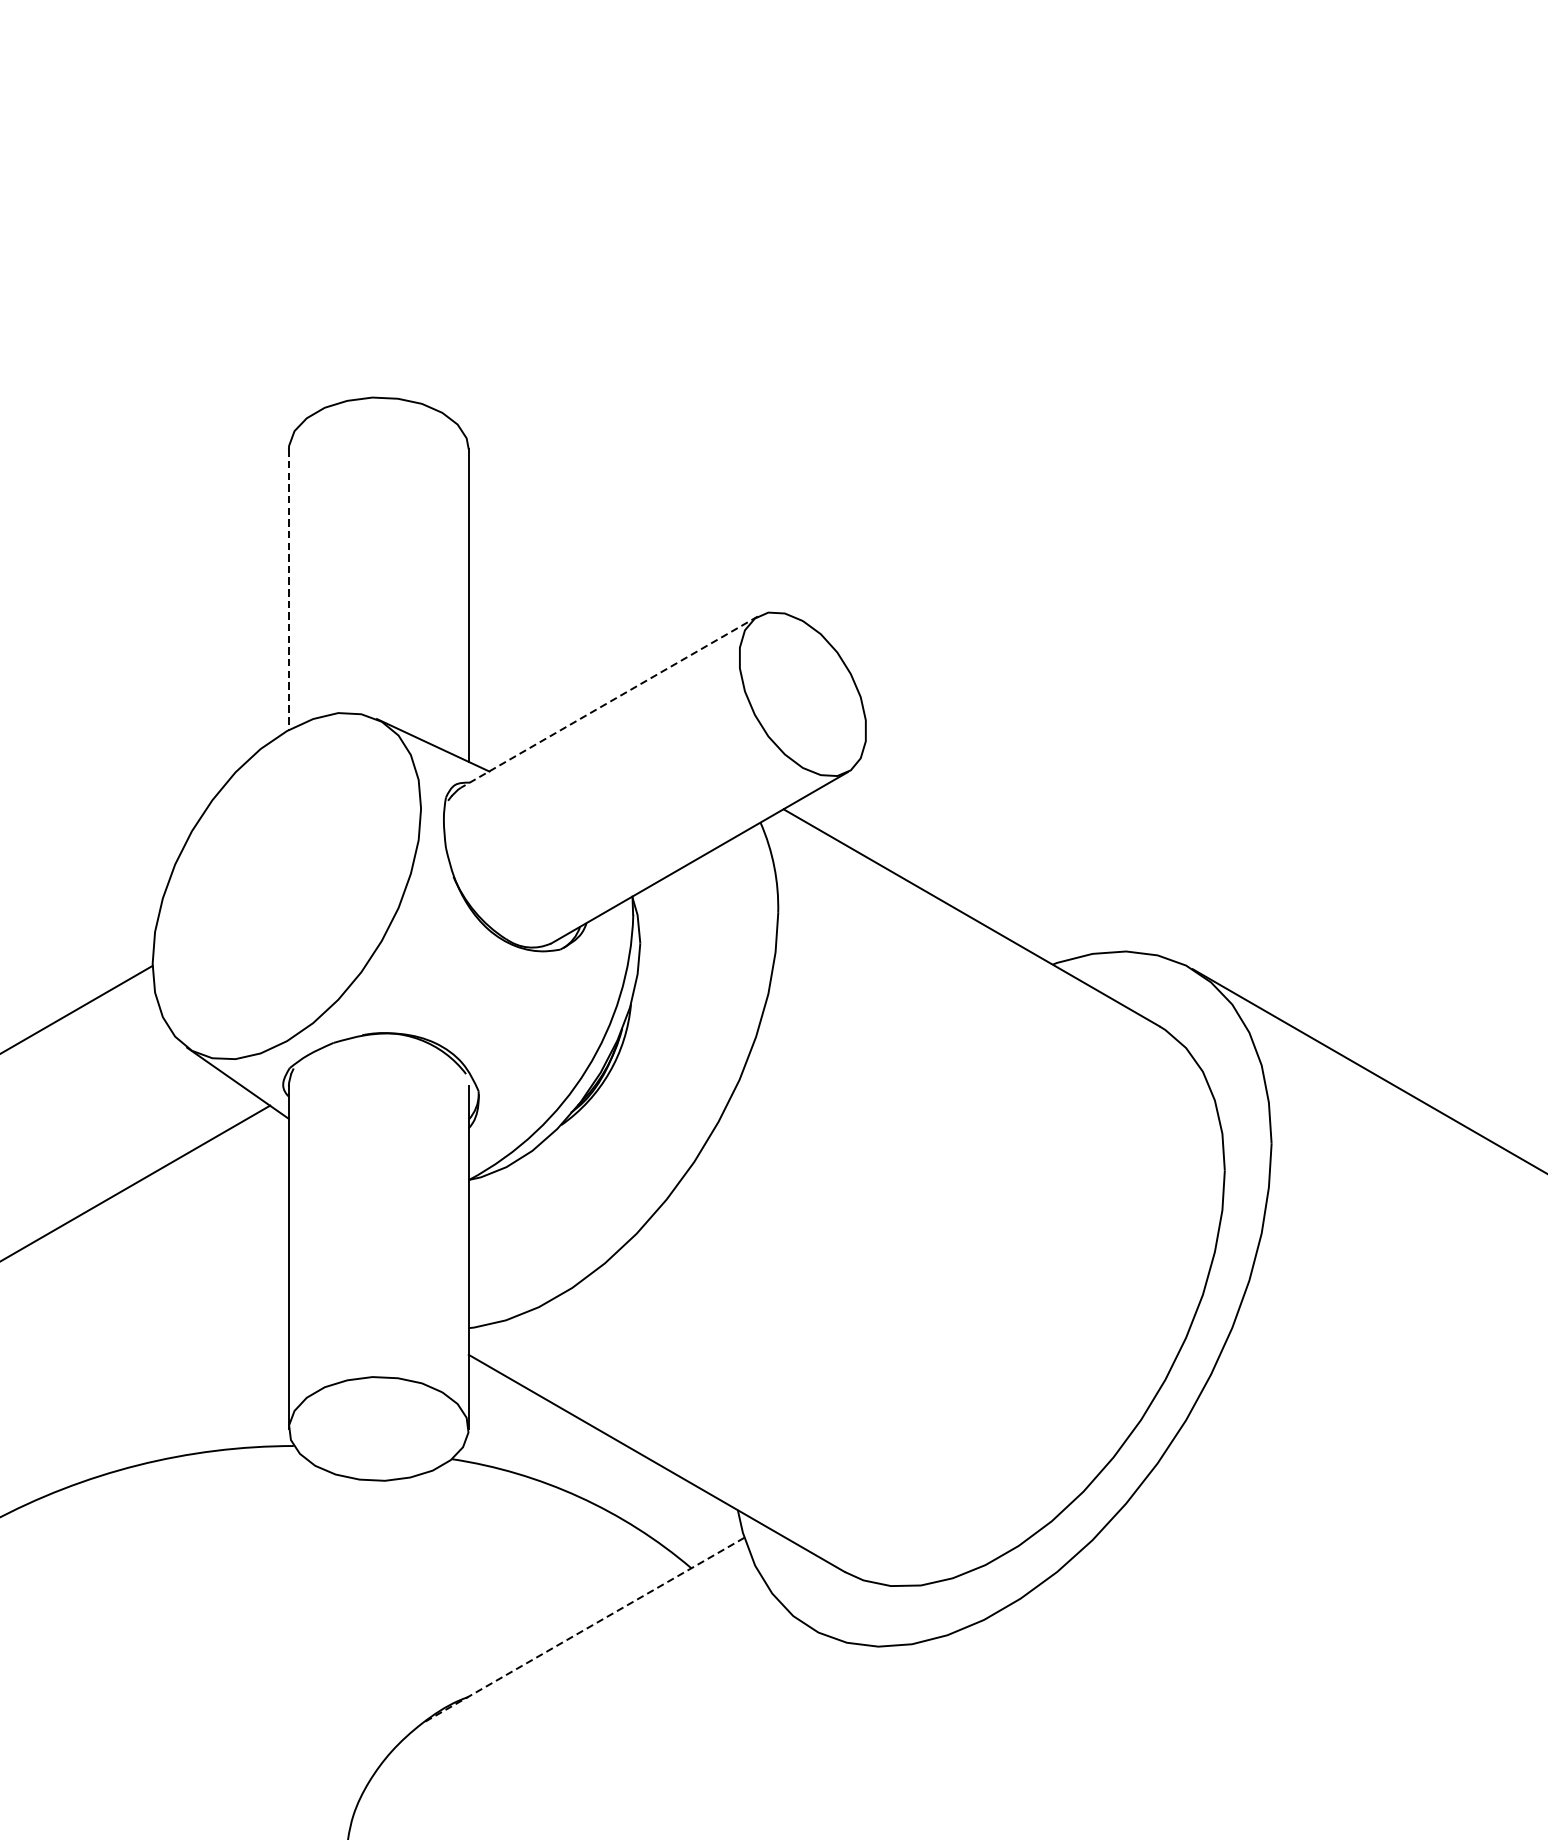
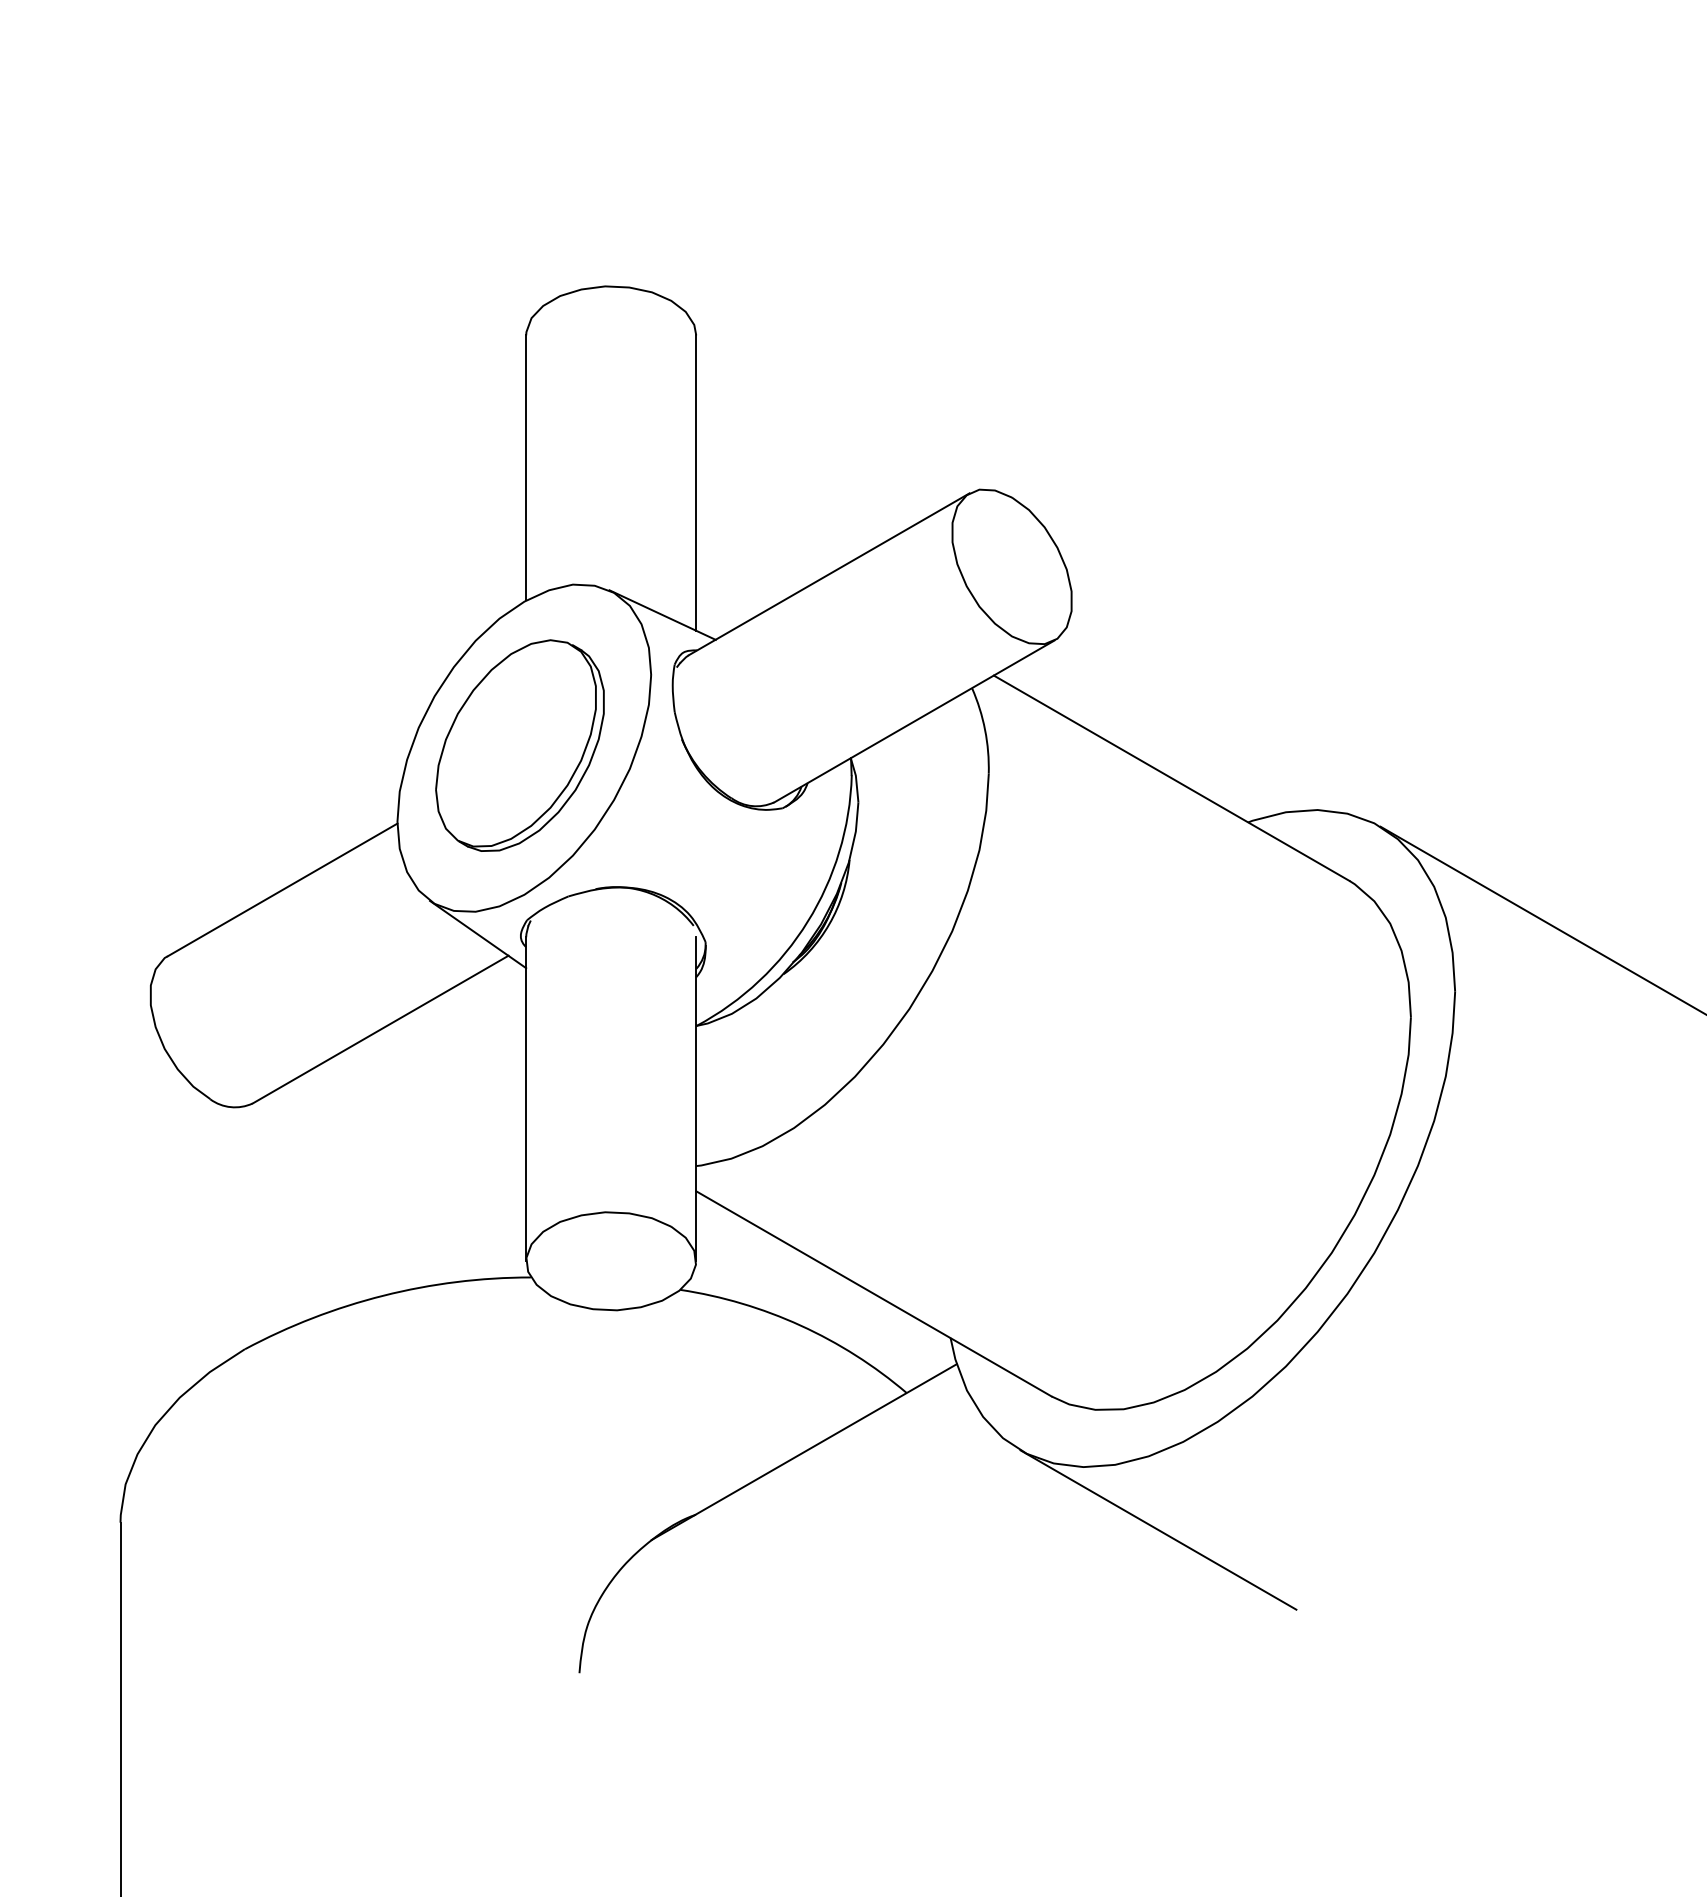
line: (289, 589) -> (526, 467), dashed -> solid
line: (609, 702) -> (829, 574), dashed -> solid
part: (281, 883) -> (519, 745), added
line: (582, 1631) -> (803, 1452), dashed -> solid
line: (957, 1712) -> (1158, 1529), added

